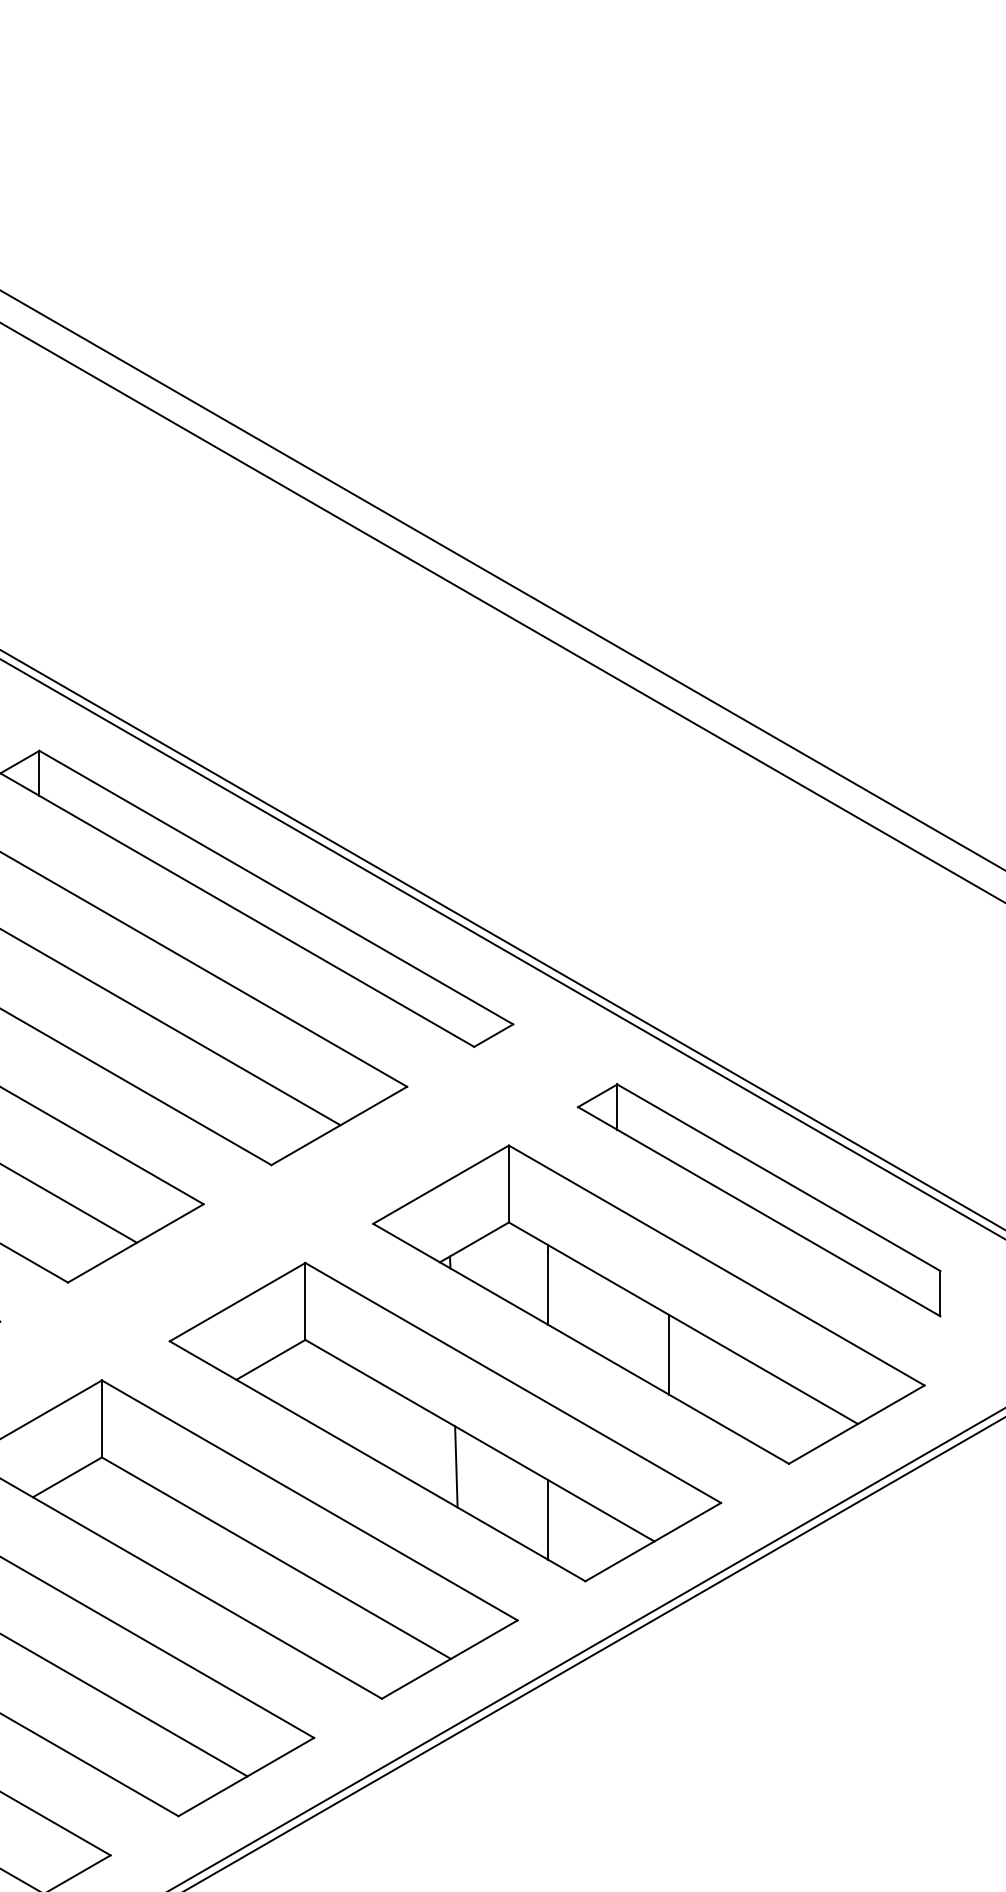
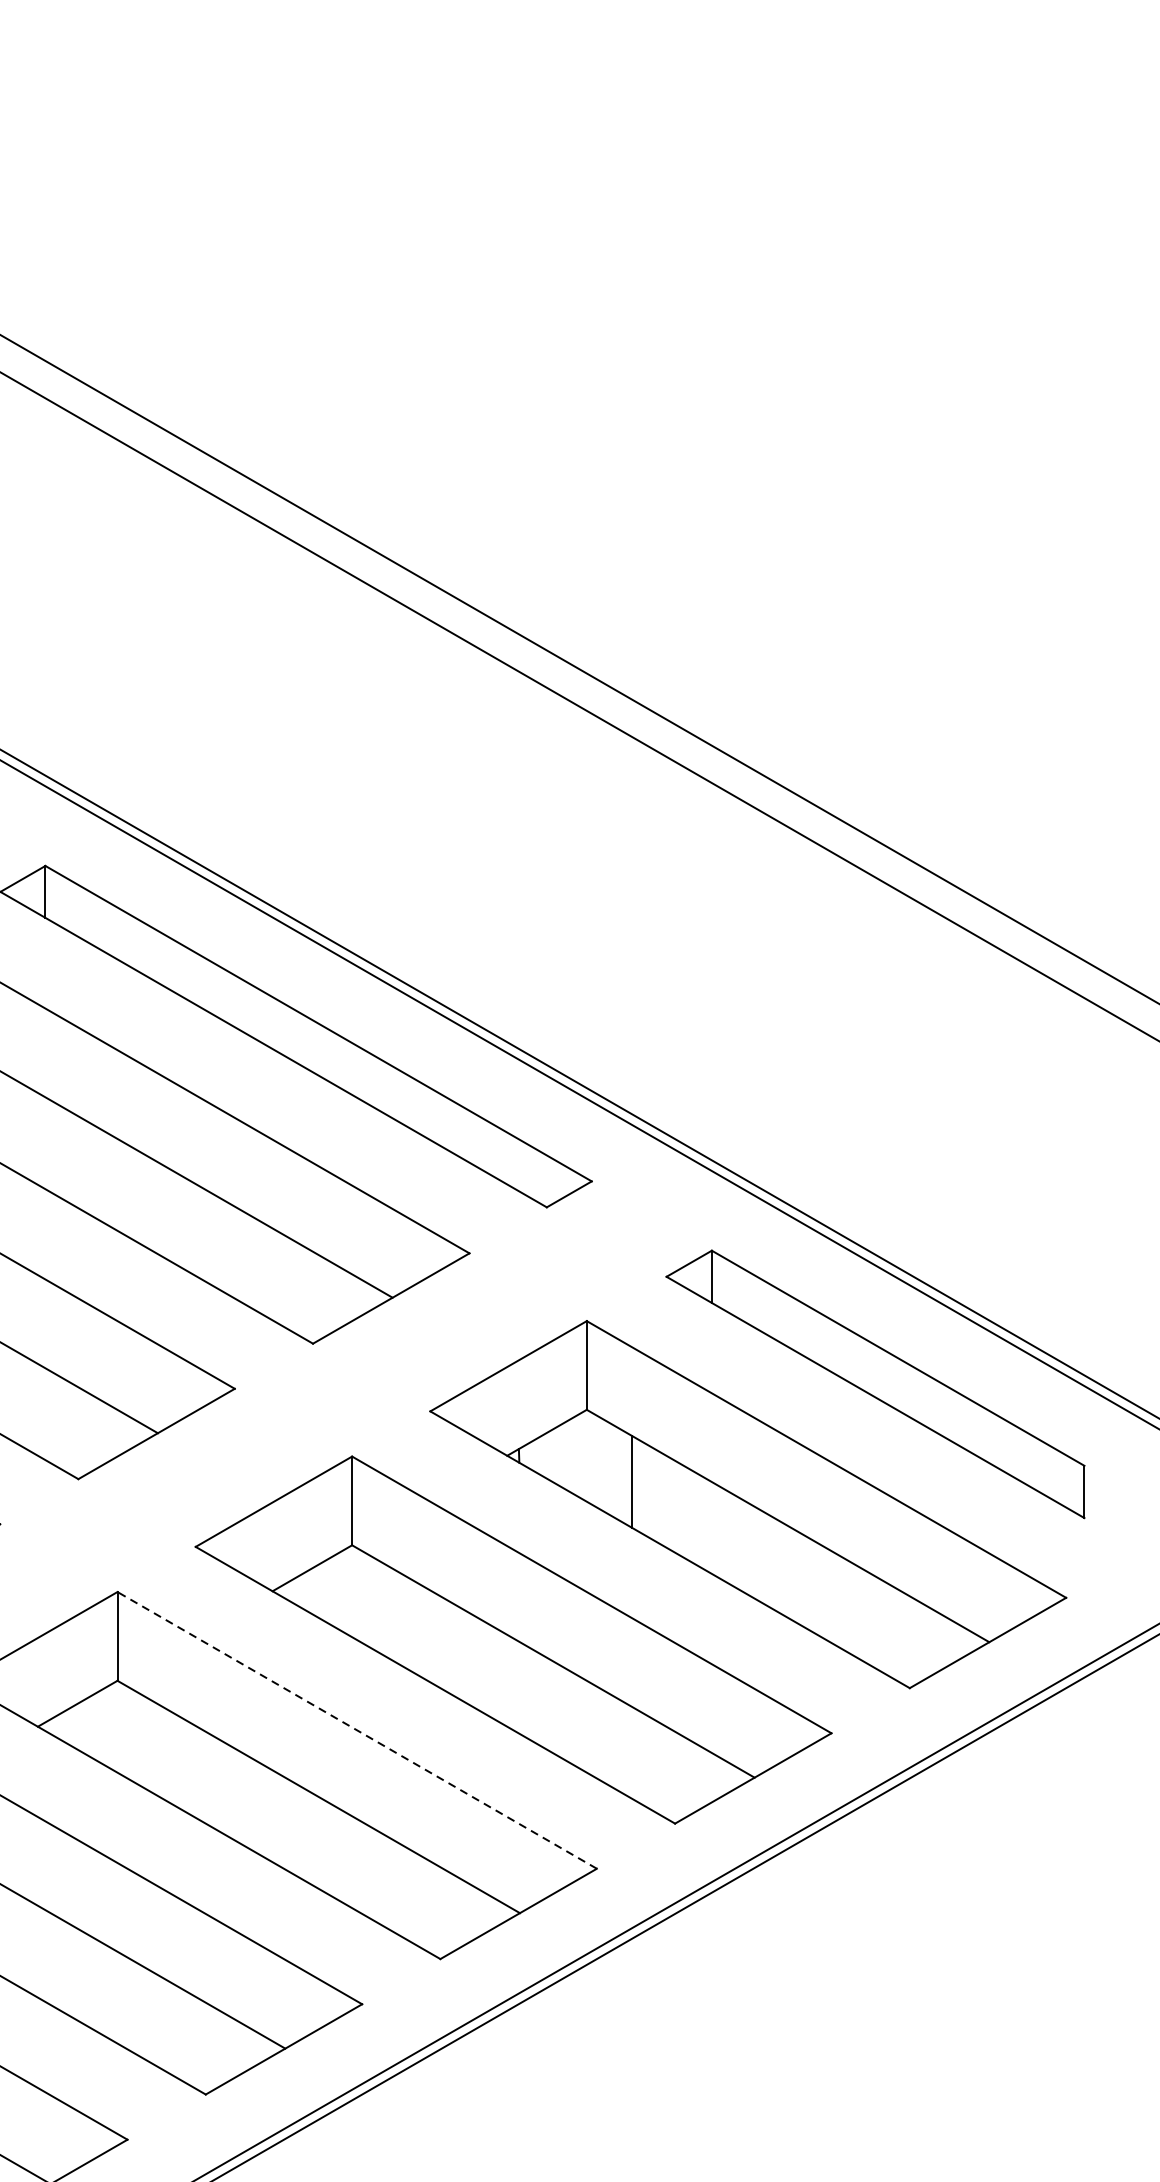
line: (668, 1354) -> (770, 1562), removed
line: (456, 1466) -> (526, 1691), removed
line: (309, 1500) -> (356, 1730), solid -> dashed
line: (548, 1519) -> (632, 1752), removed

